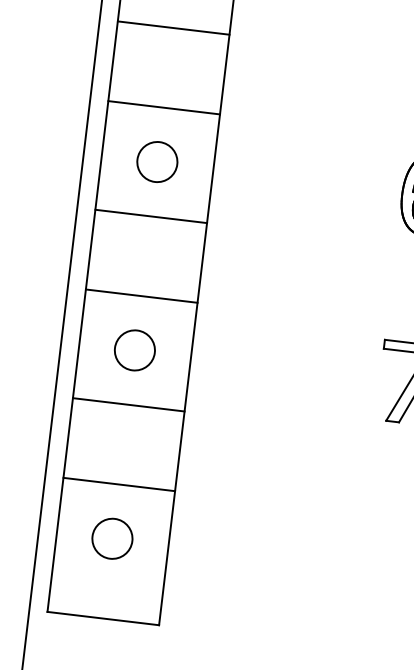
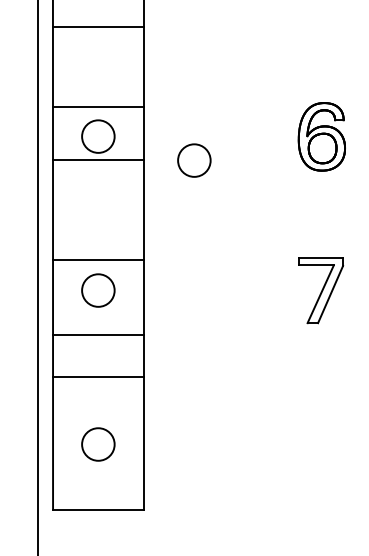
line: (163, 108) -> (98, 107), moved
circle: (271, 205) -> (194, 160), added
line: (150, 217) -> (98, 160), moved
line: (141, 296) -> (98, 260), moved
line: (119, 484) -> (98, 377), moved

